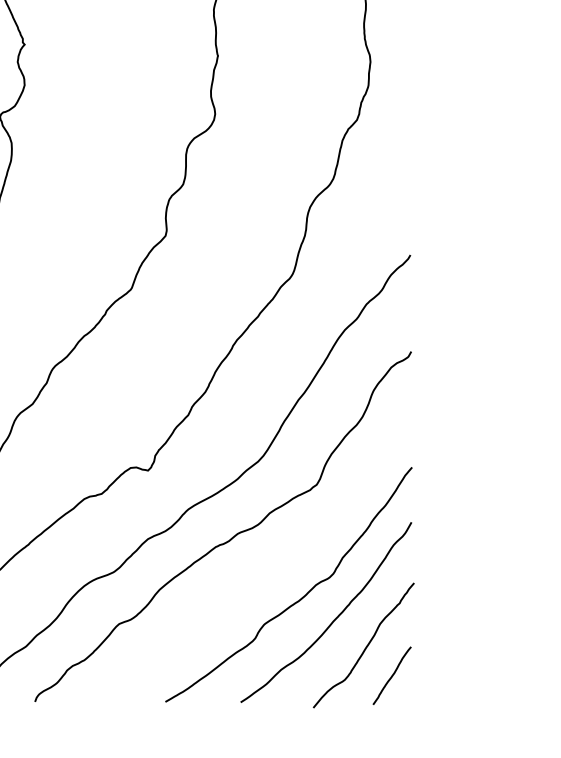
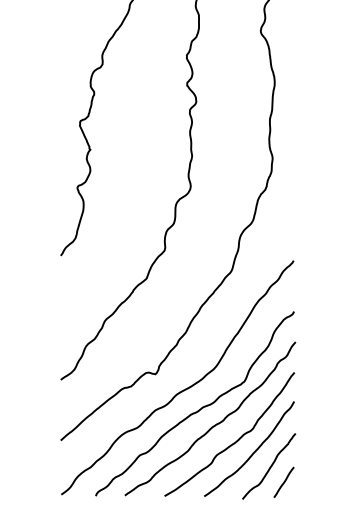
curve: (260, 565) -> (214, 424), added

